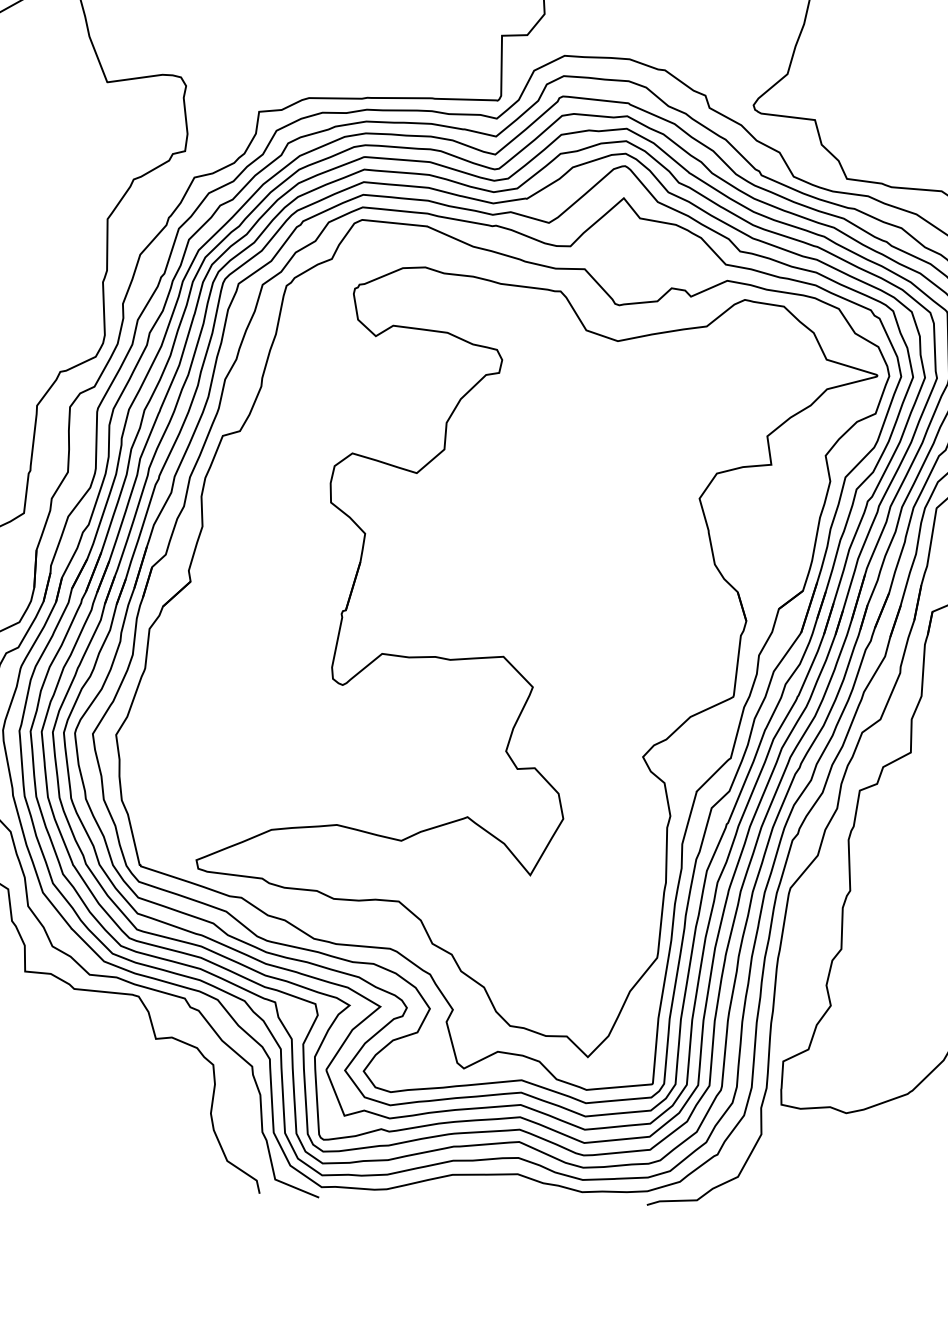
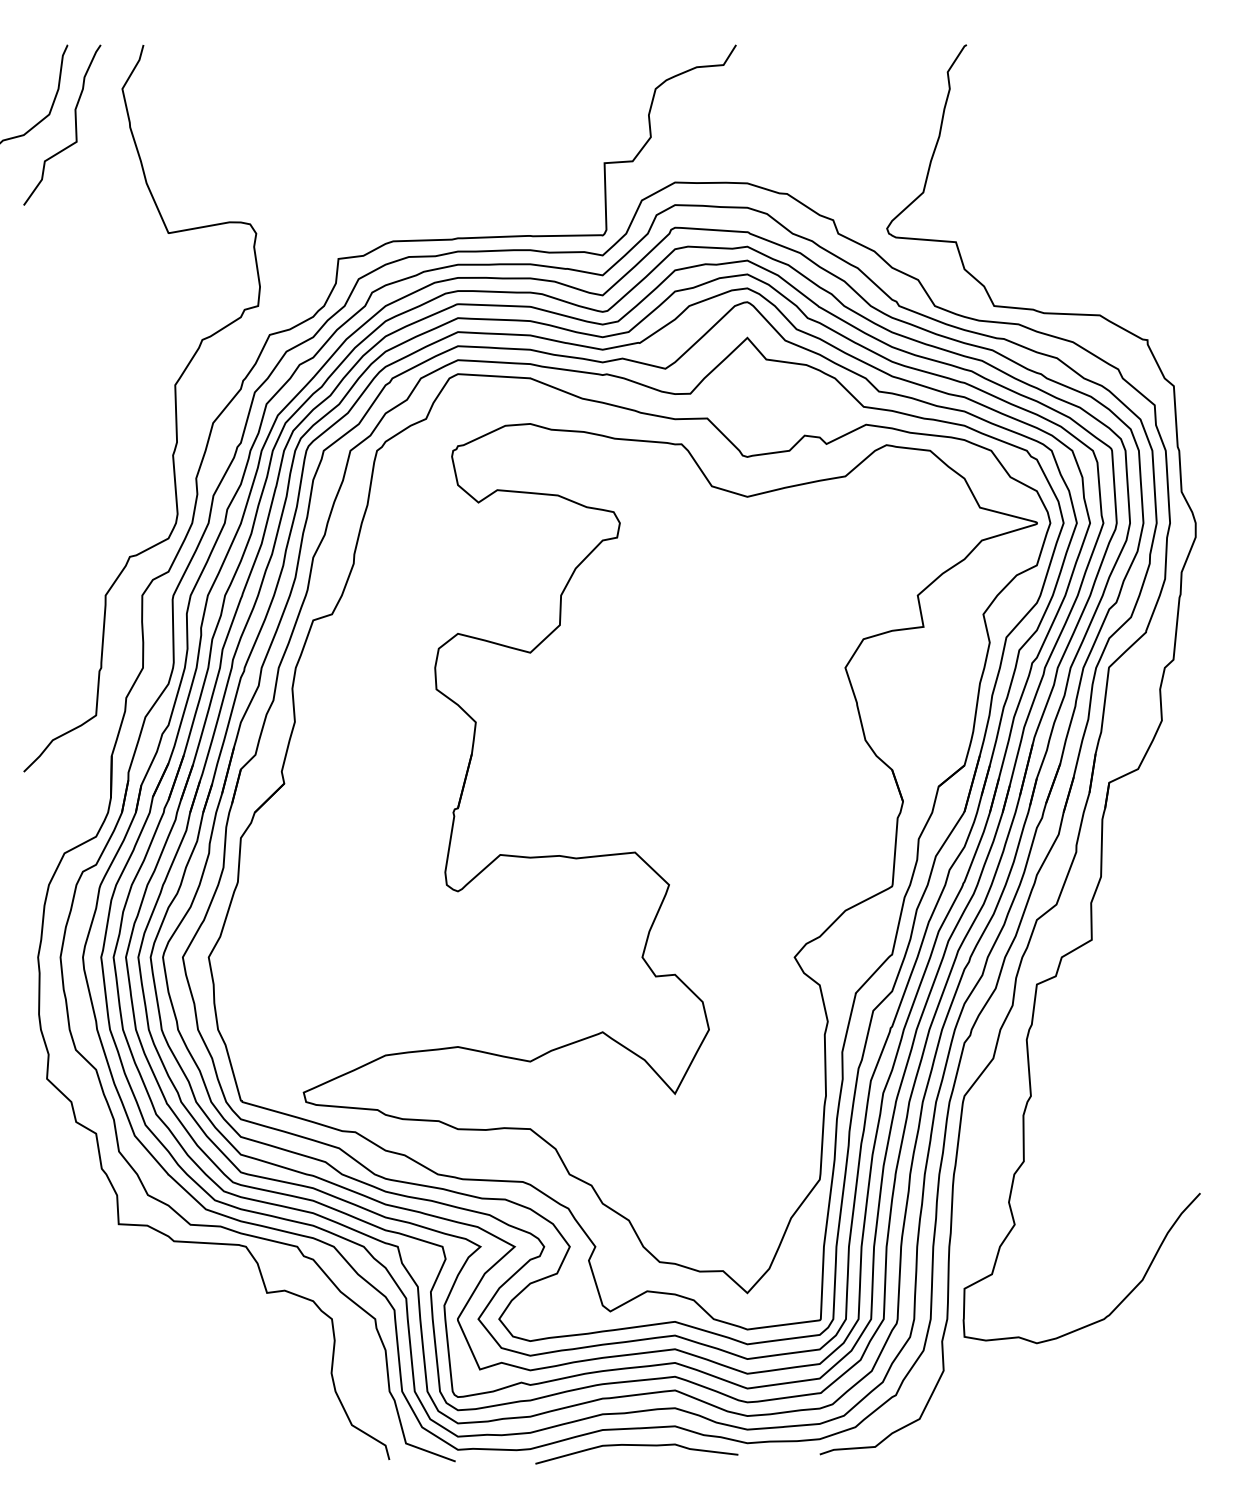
curve: (484, 1191) -> (638, 1446), added

